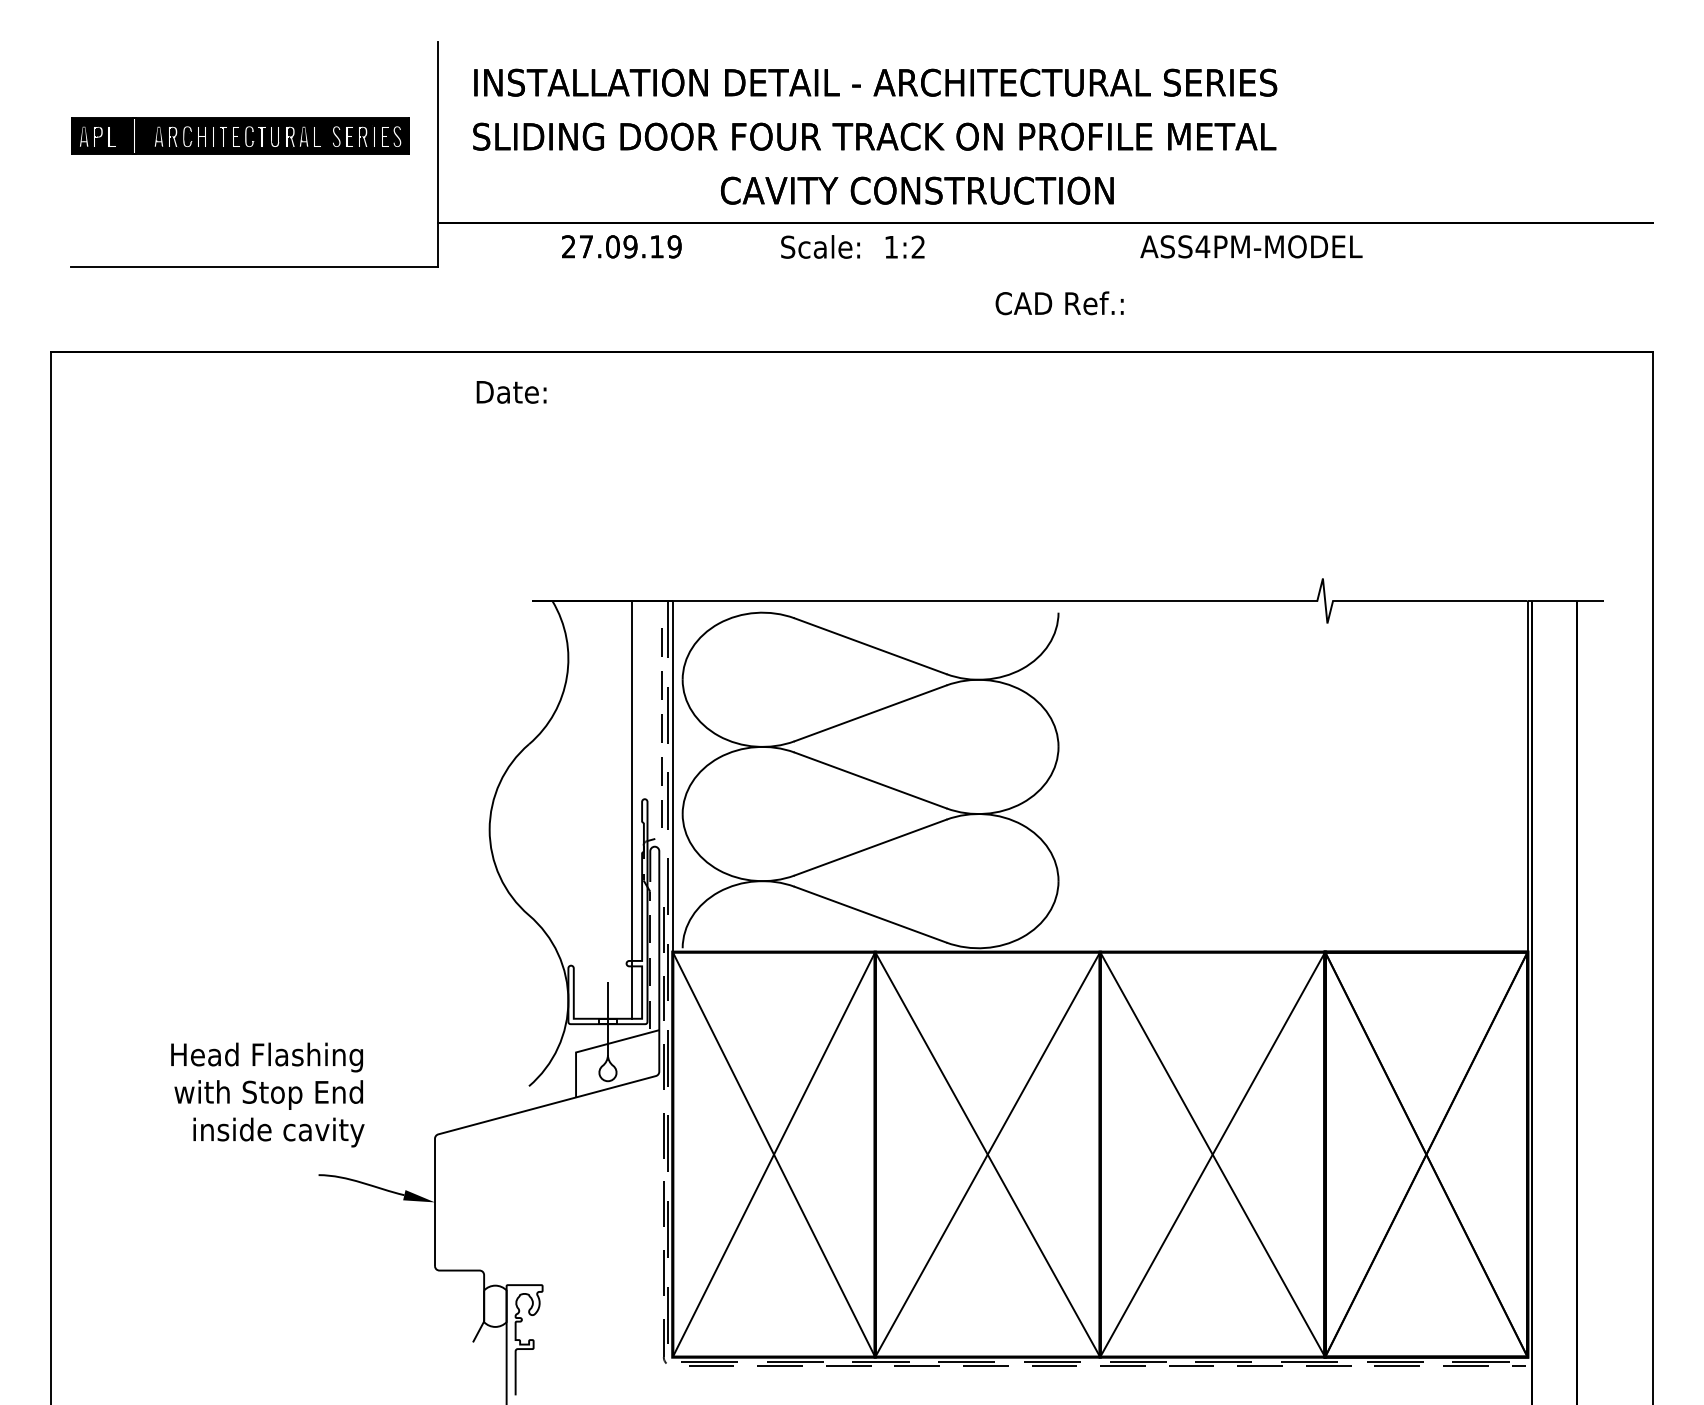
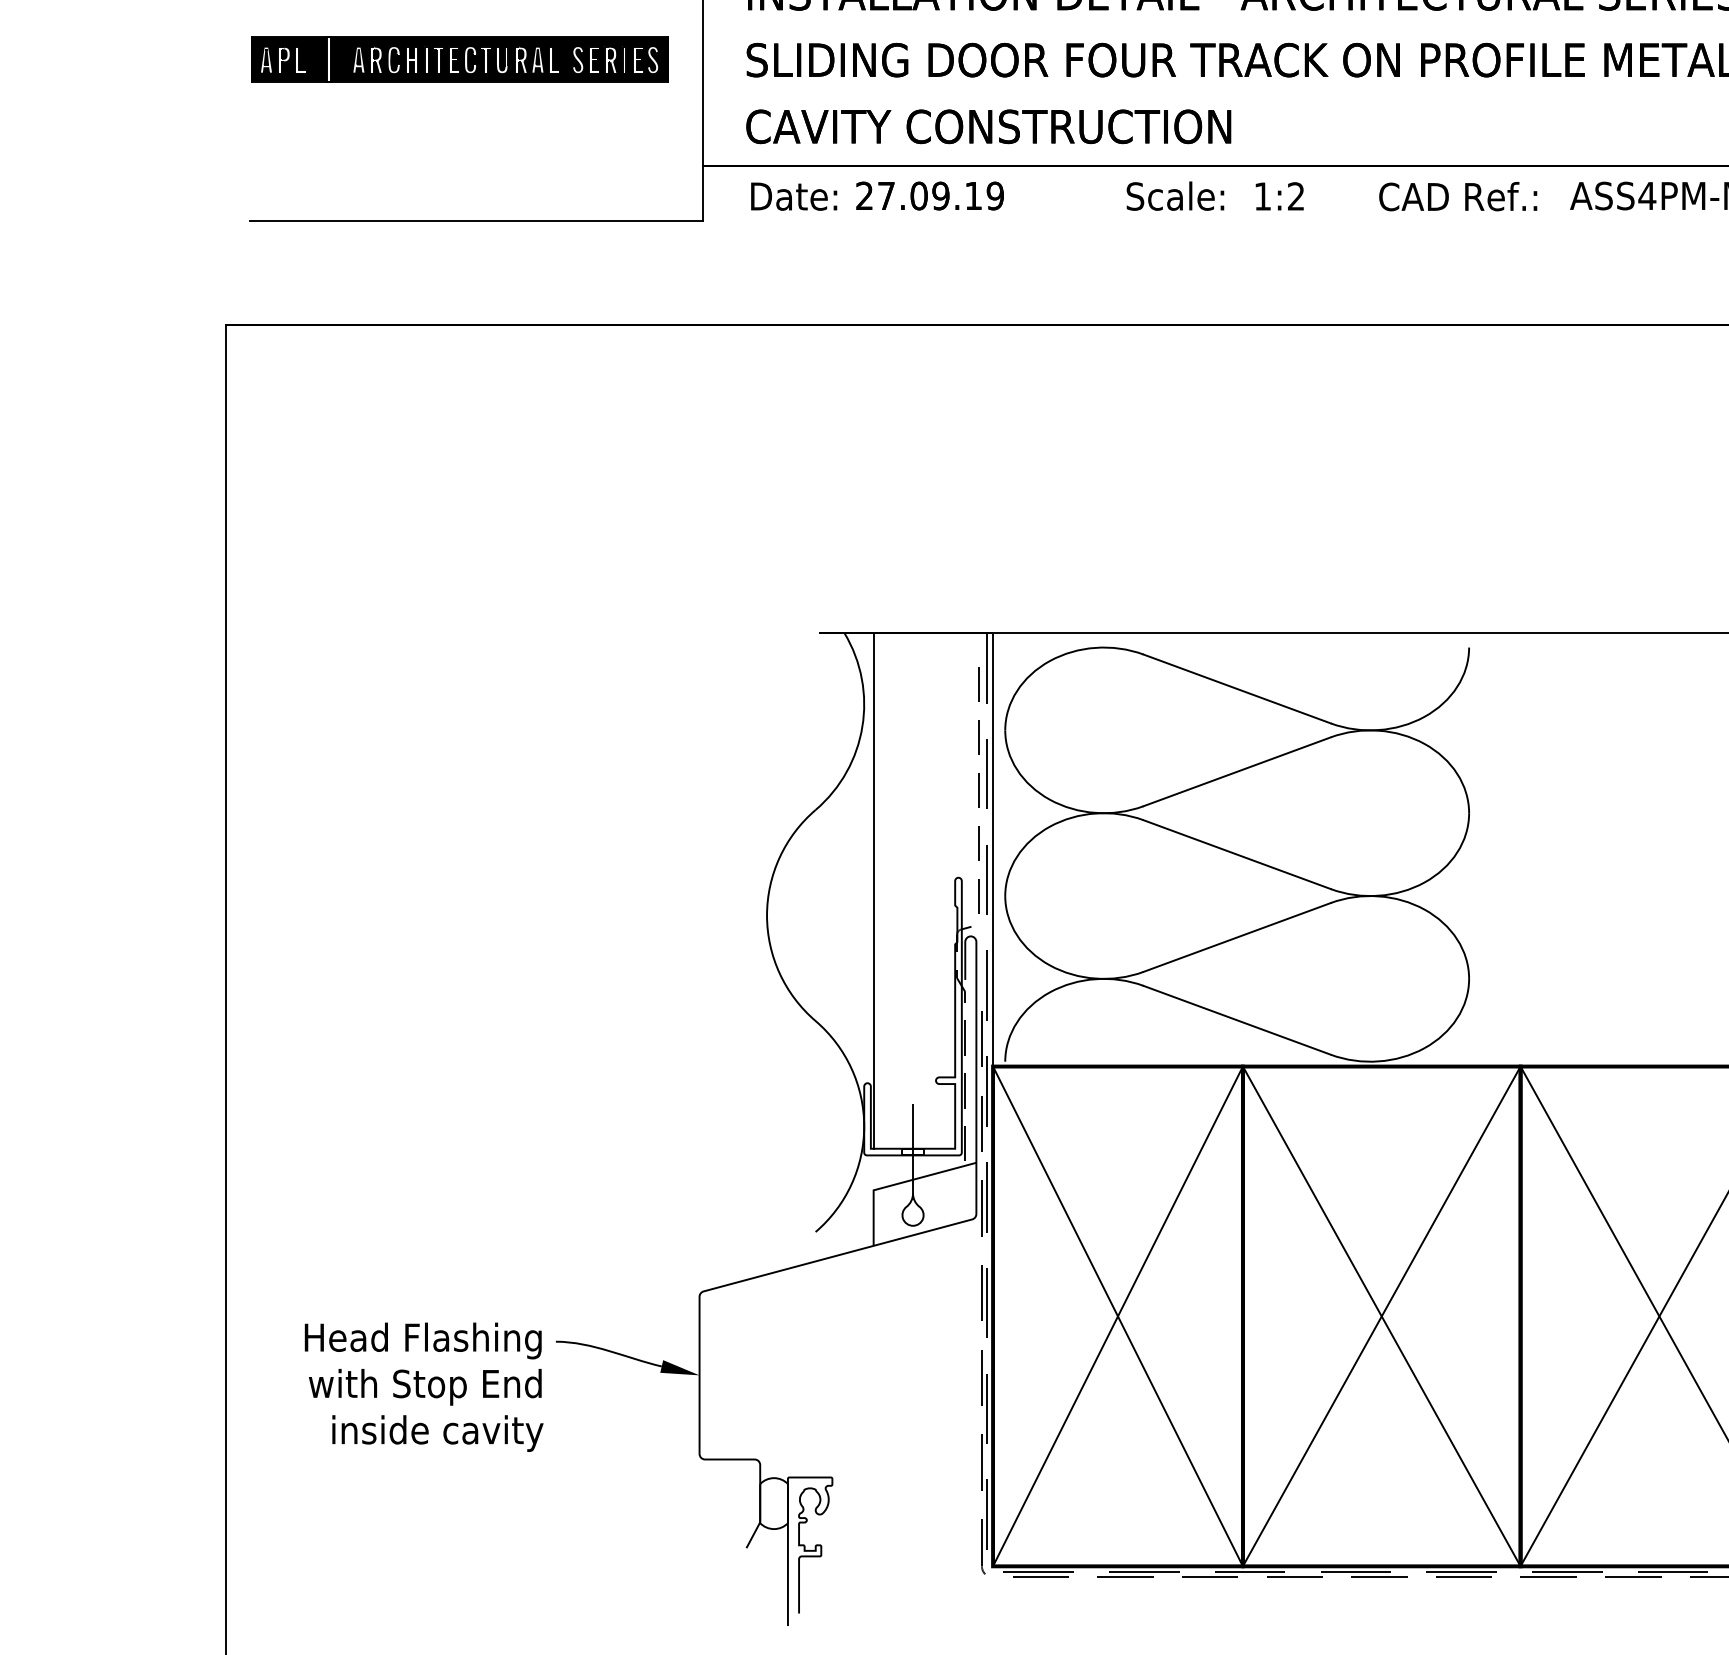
text: (917, 190) -> (988, 126), moved
text: (1059, 303) -> (1457, 196), moved
text: (511, 392) -> (793, 196), moved
line: (632, 809) -> (874, 890), moved
text: (267, 1094) -> (423, 1386), moved

